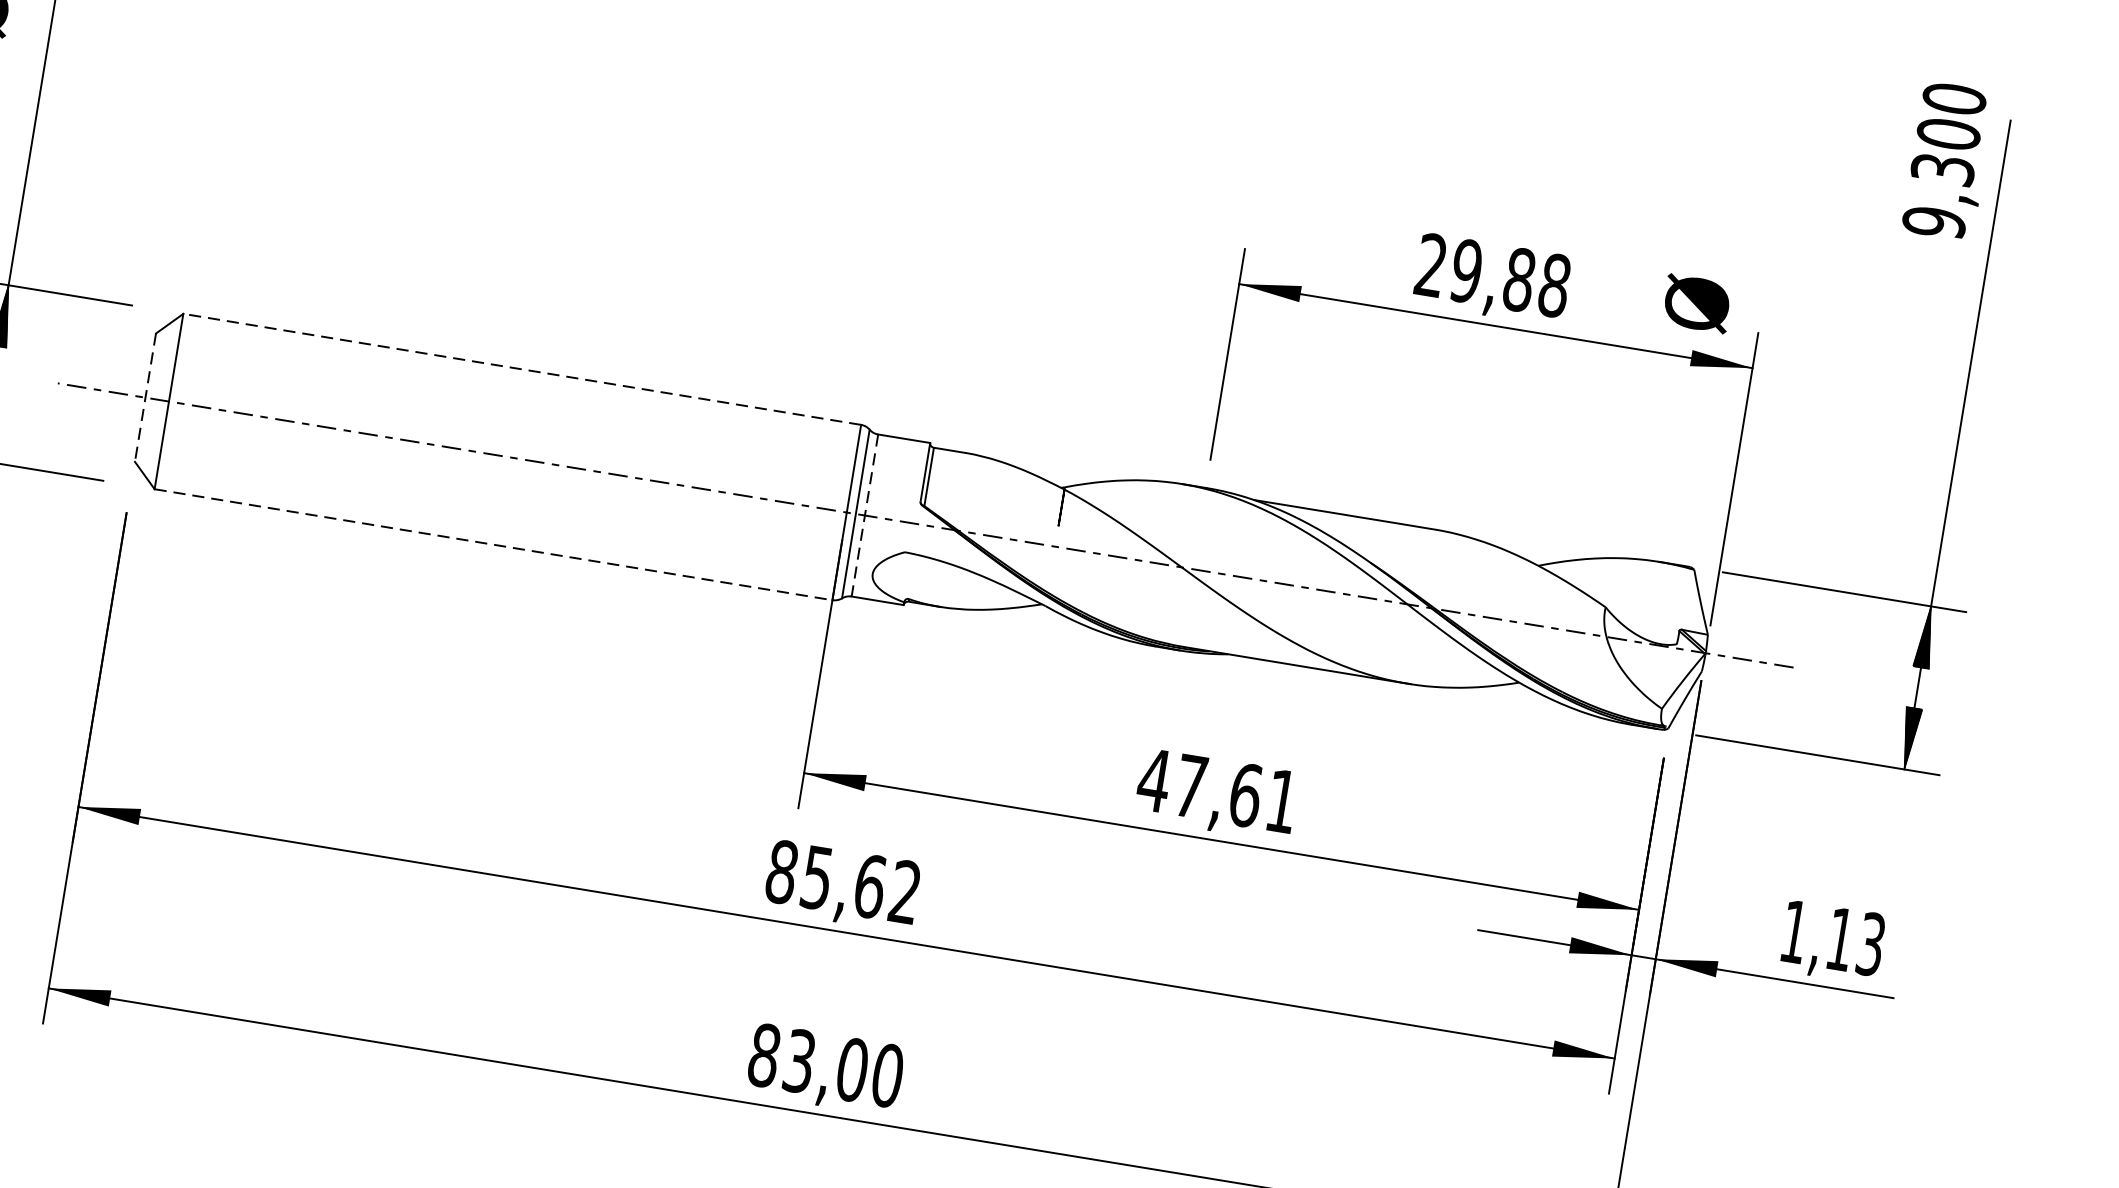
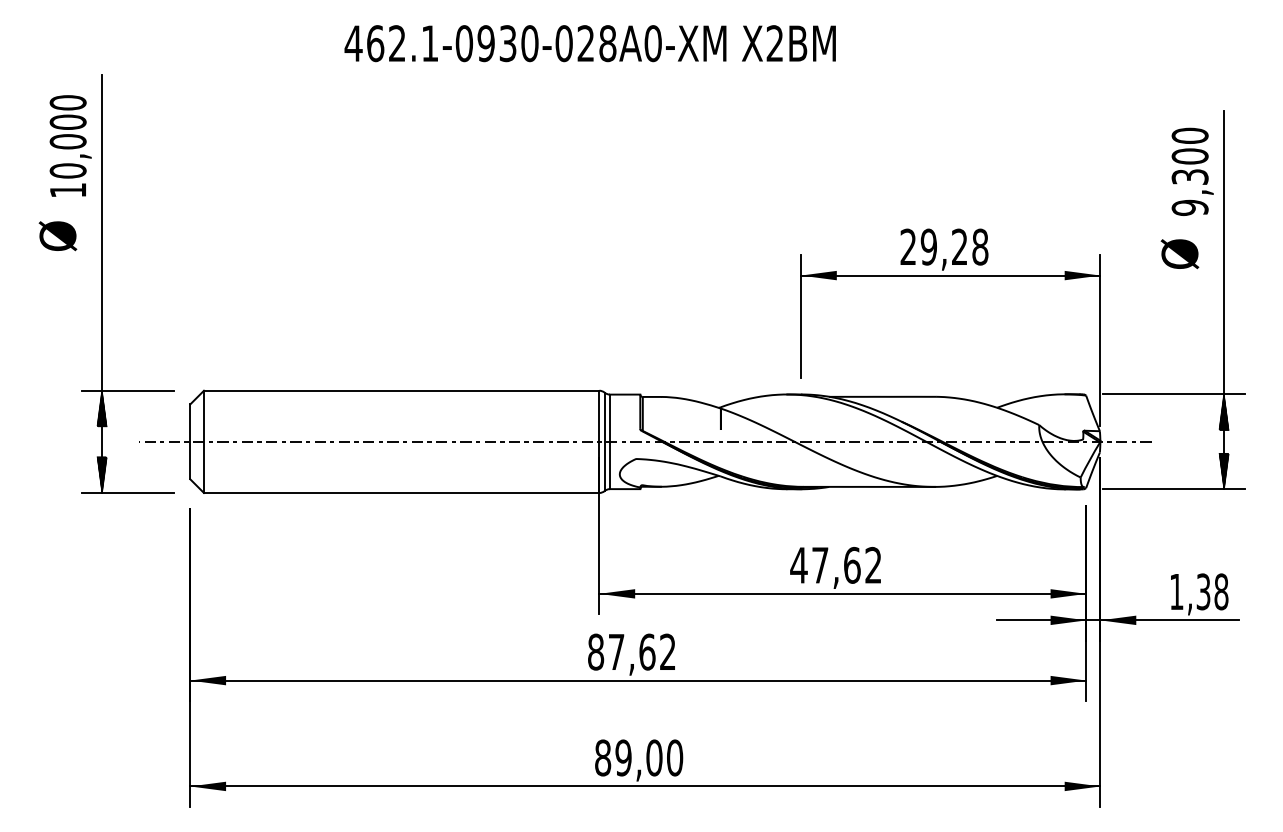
text: (1948, 160) -> (1192, 171), moved
text: (1519, 278) -> (959, 246), 29,88 -> 29,28
text: (1696, 304) -> (1179, 254), moved
line: (522, 368) -> (401, 390), dashed -> solid
line: (145, 398) -> (190, 442), dashed -> solid
line: (863, 516) -> (609, 442), dashed -> solid
line: (493, 545) -> (401, 493), dashed -> solid
text: (1282, 799) -> (873, 564), 47,61 -> 47,62
text: (817, 878) -> (616, 652), 85,62 -> 87,62
text: (1855, 941) -> (1212, 591), 1,13 -> 1,38
text: (799, 1060) -> (623, 757), 83,00 -> 89,00

